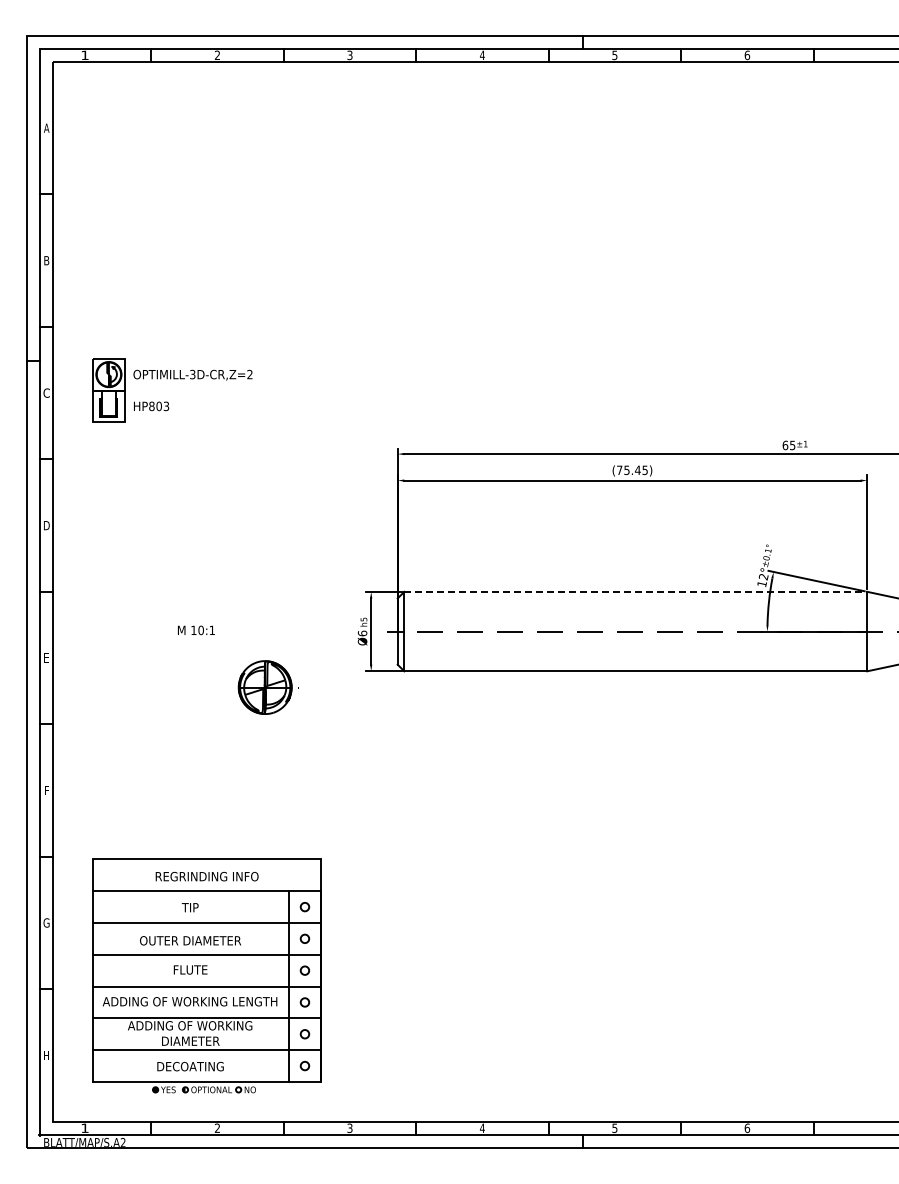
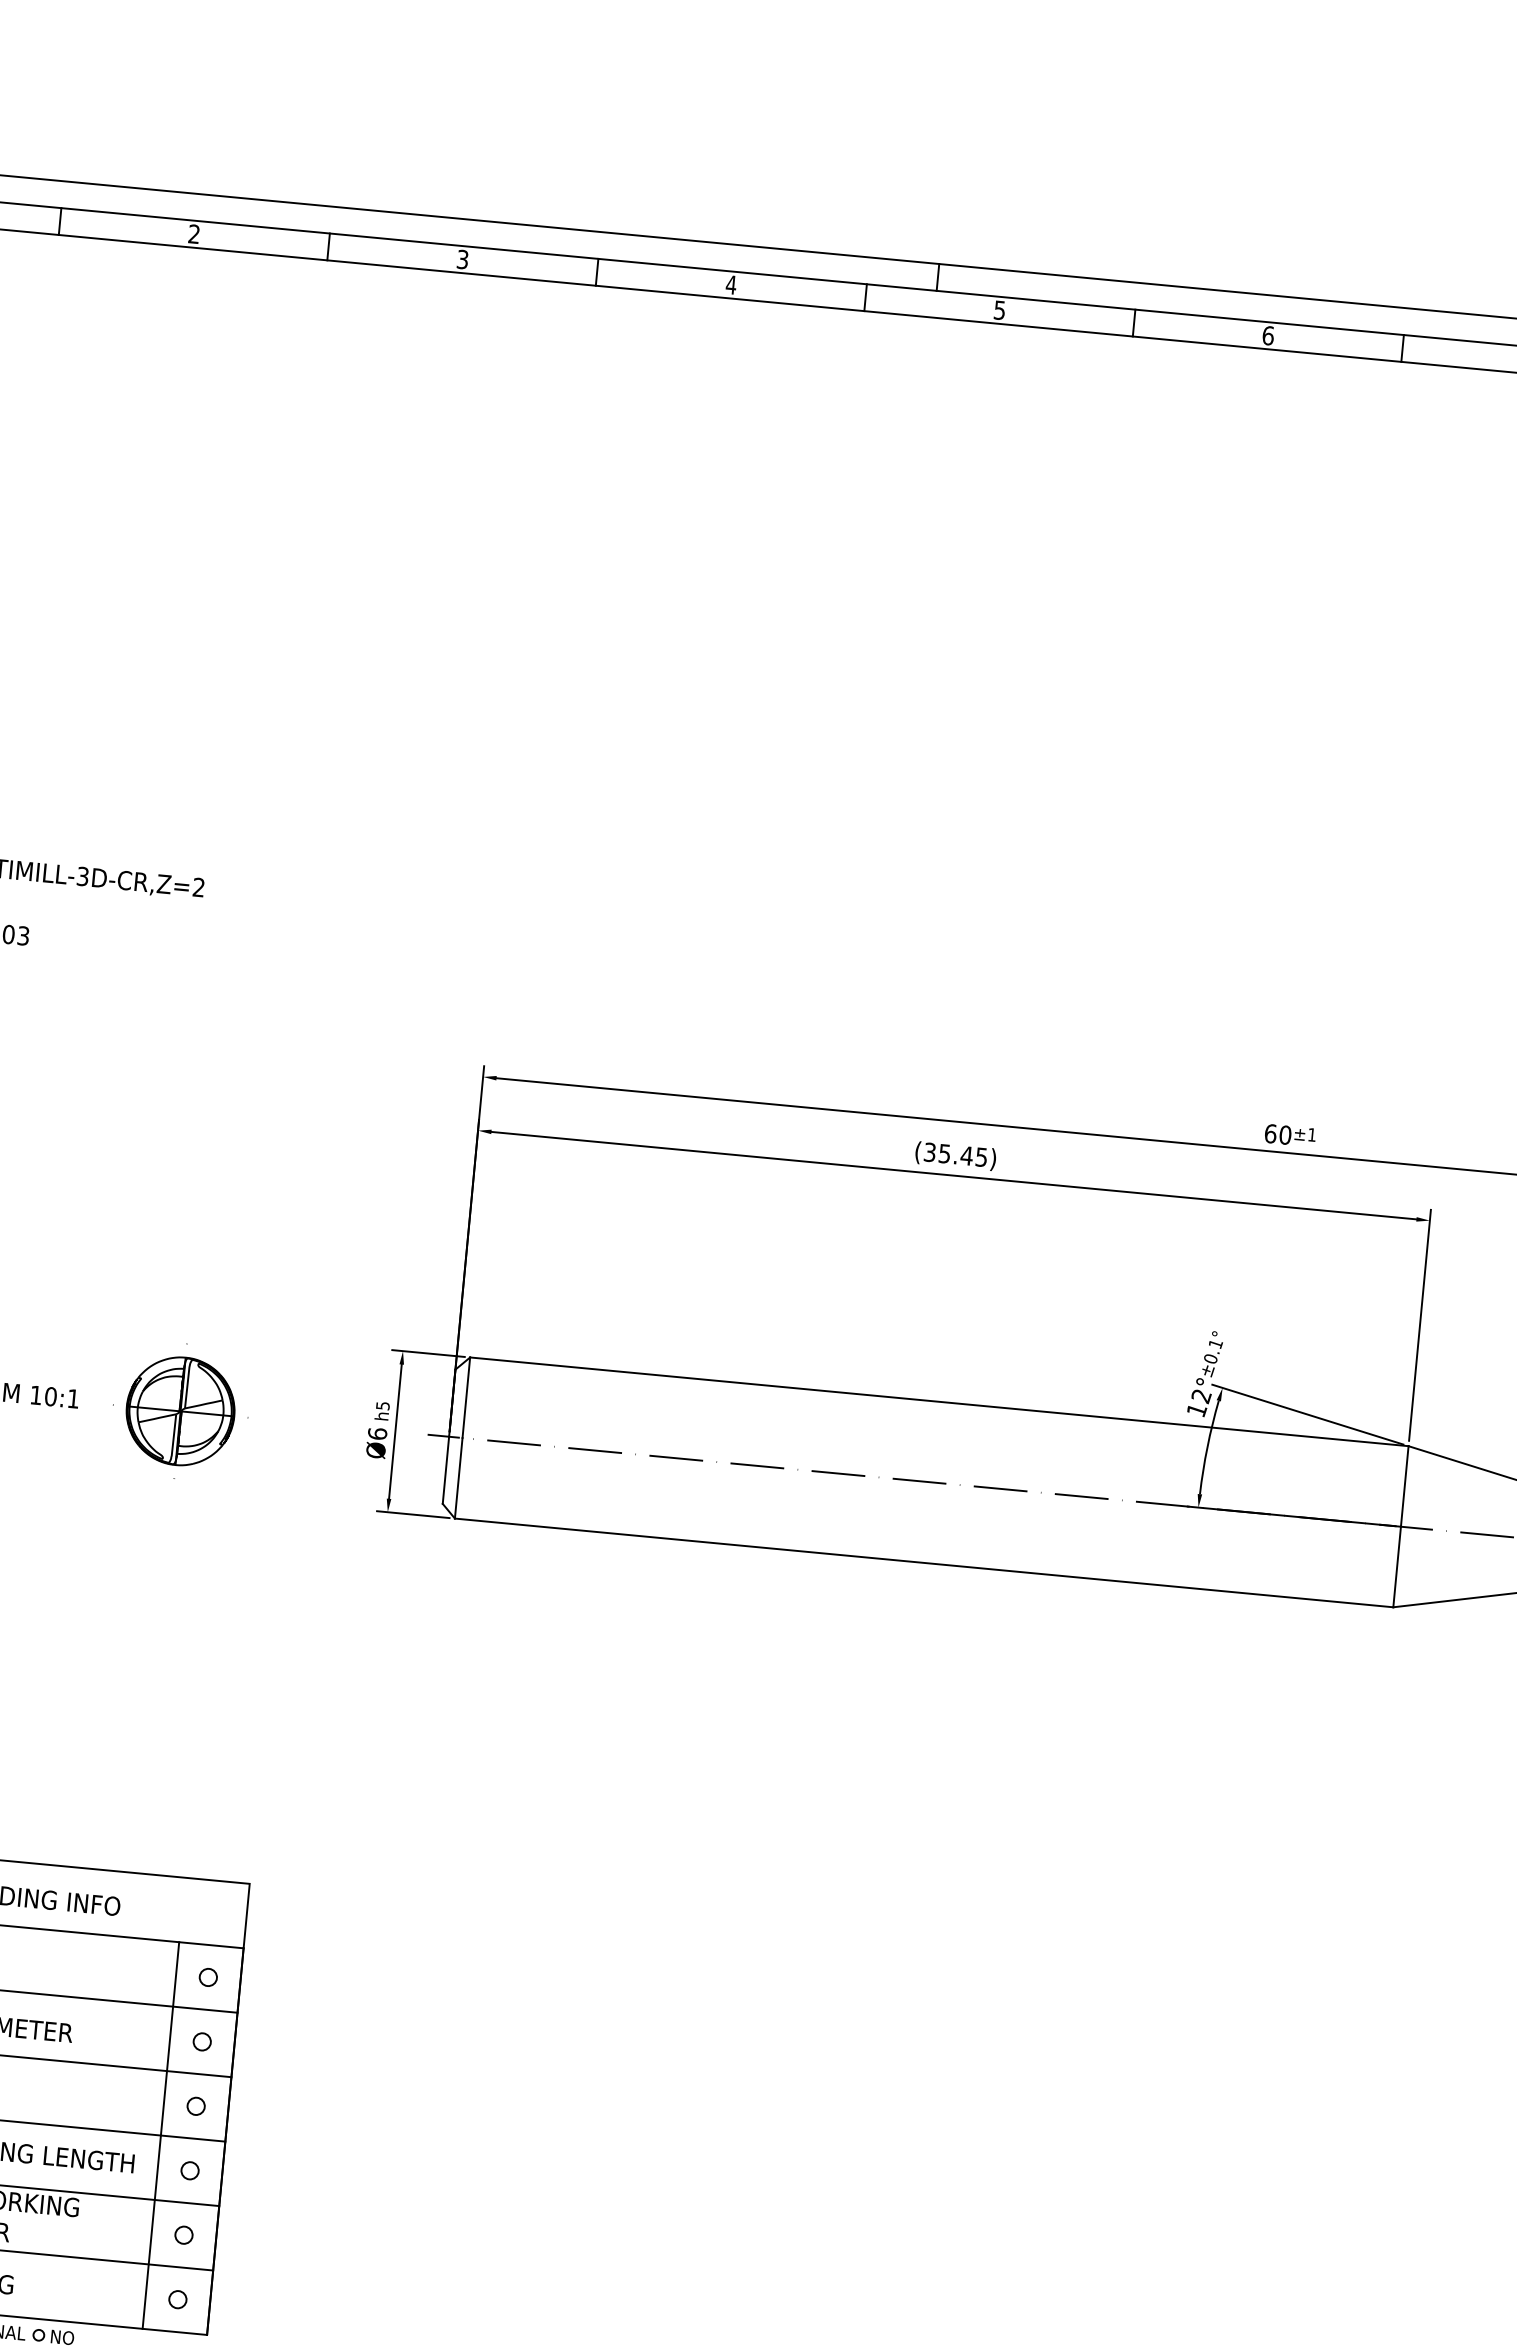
text: (792, 445) -> (1285, 1135), 65 -> 60
text: (619, 470) -> (929, 1152), (75.45) -> (35.45)
line: (636, 591) -> (940, 1401), dashed -> solid
part: (267, 687) -> (185, 1411), moved

